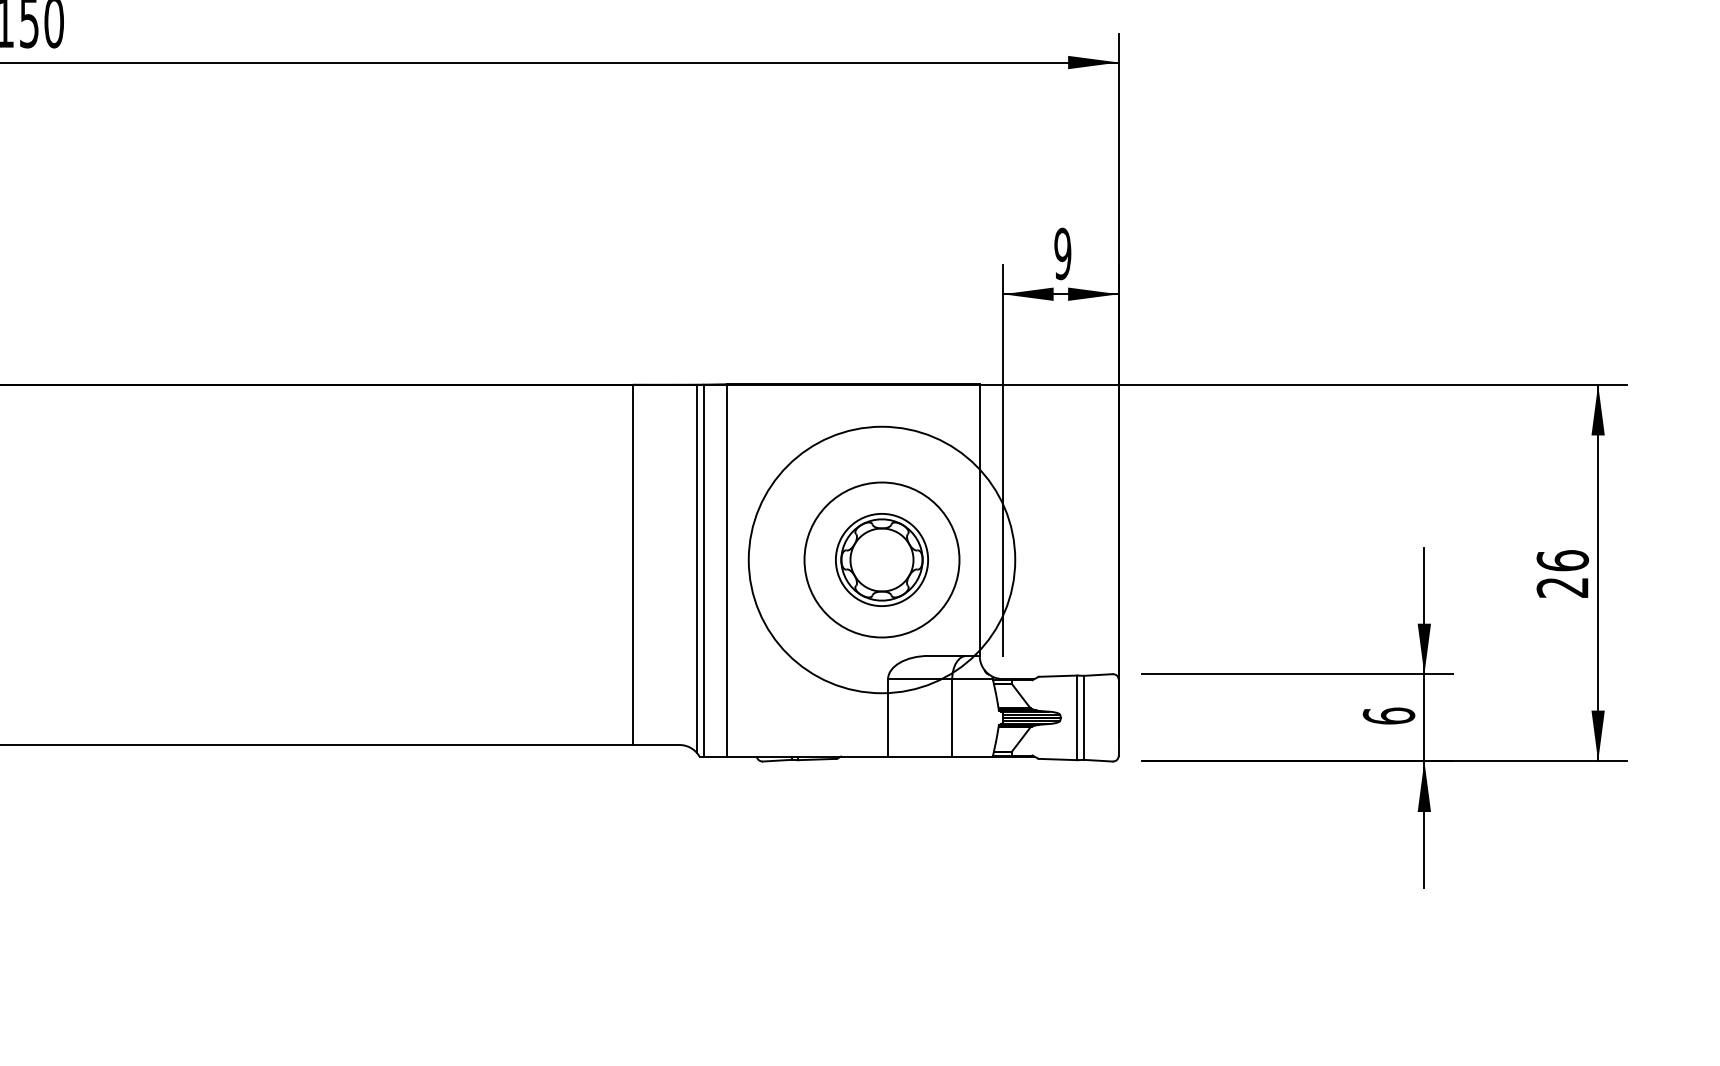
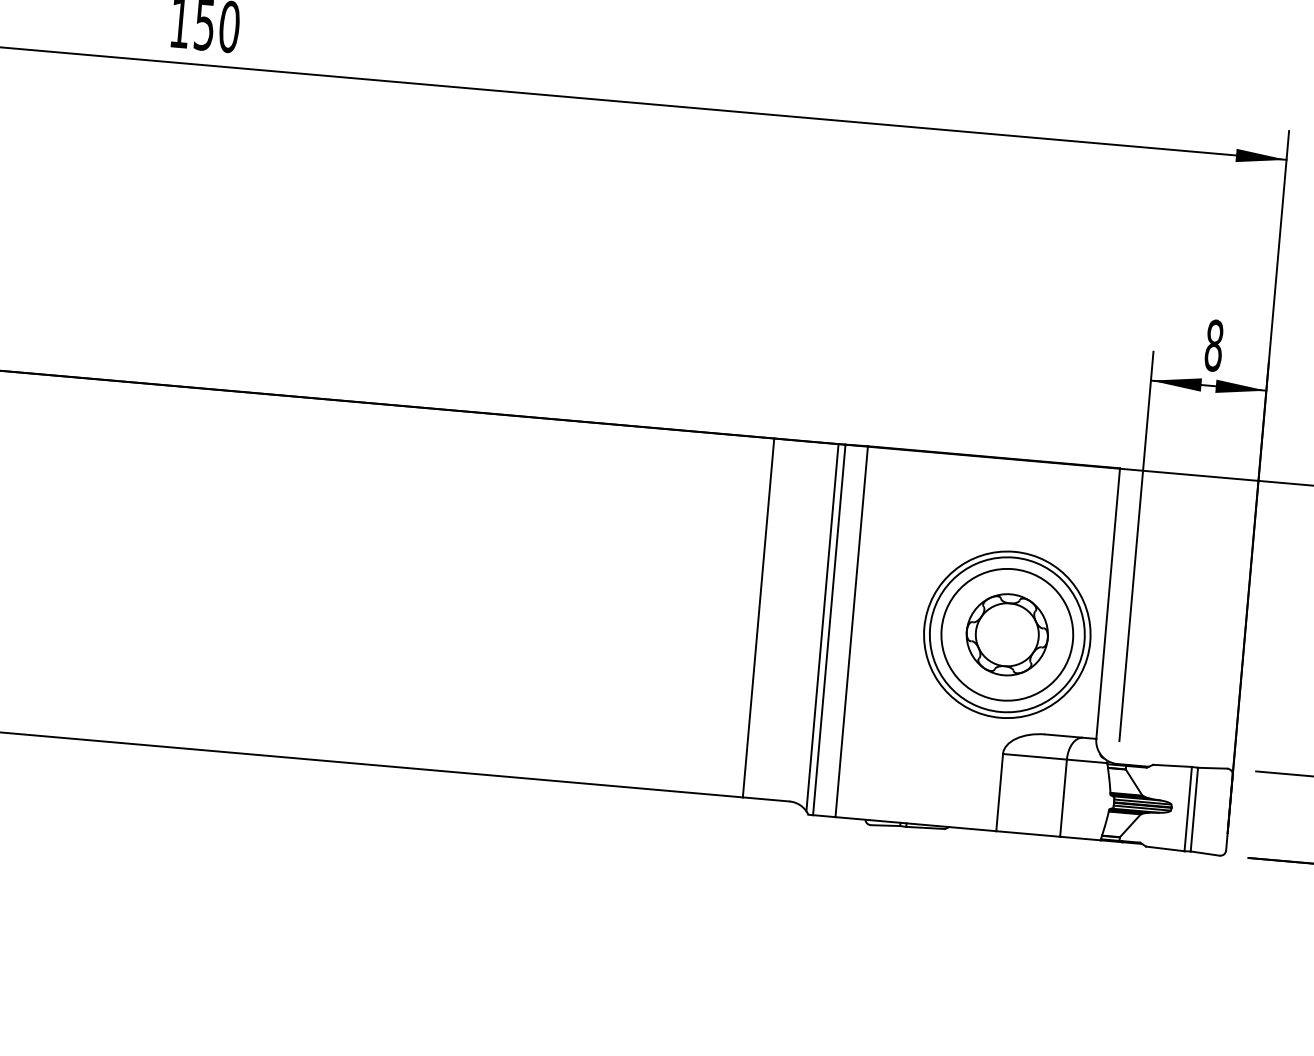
text: (1062, 253) -> (1213, 345), 9 -> 8
circle: (881, 559) -> (1006, 634), size x0.62
circle: (881, 559) -> (1006, 634), size x1.43

